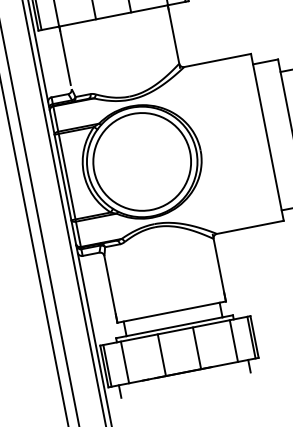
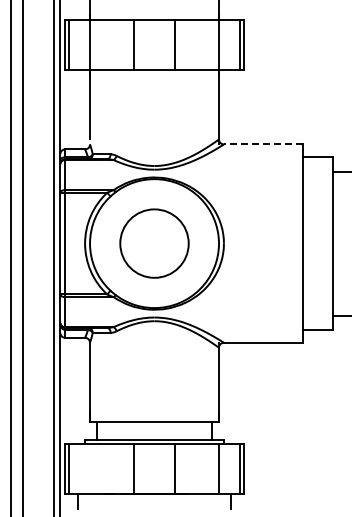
line: (217, 60) -> (263, 144), solid -> dashed
circle: (142, 161) -> (154, 243), size x0.6
line: (124, 362) -> (89, 469), removed

